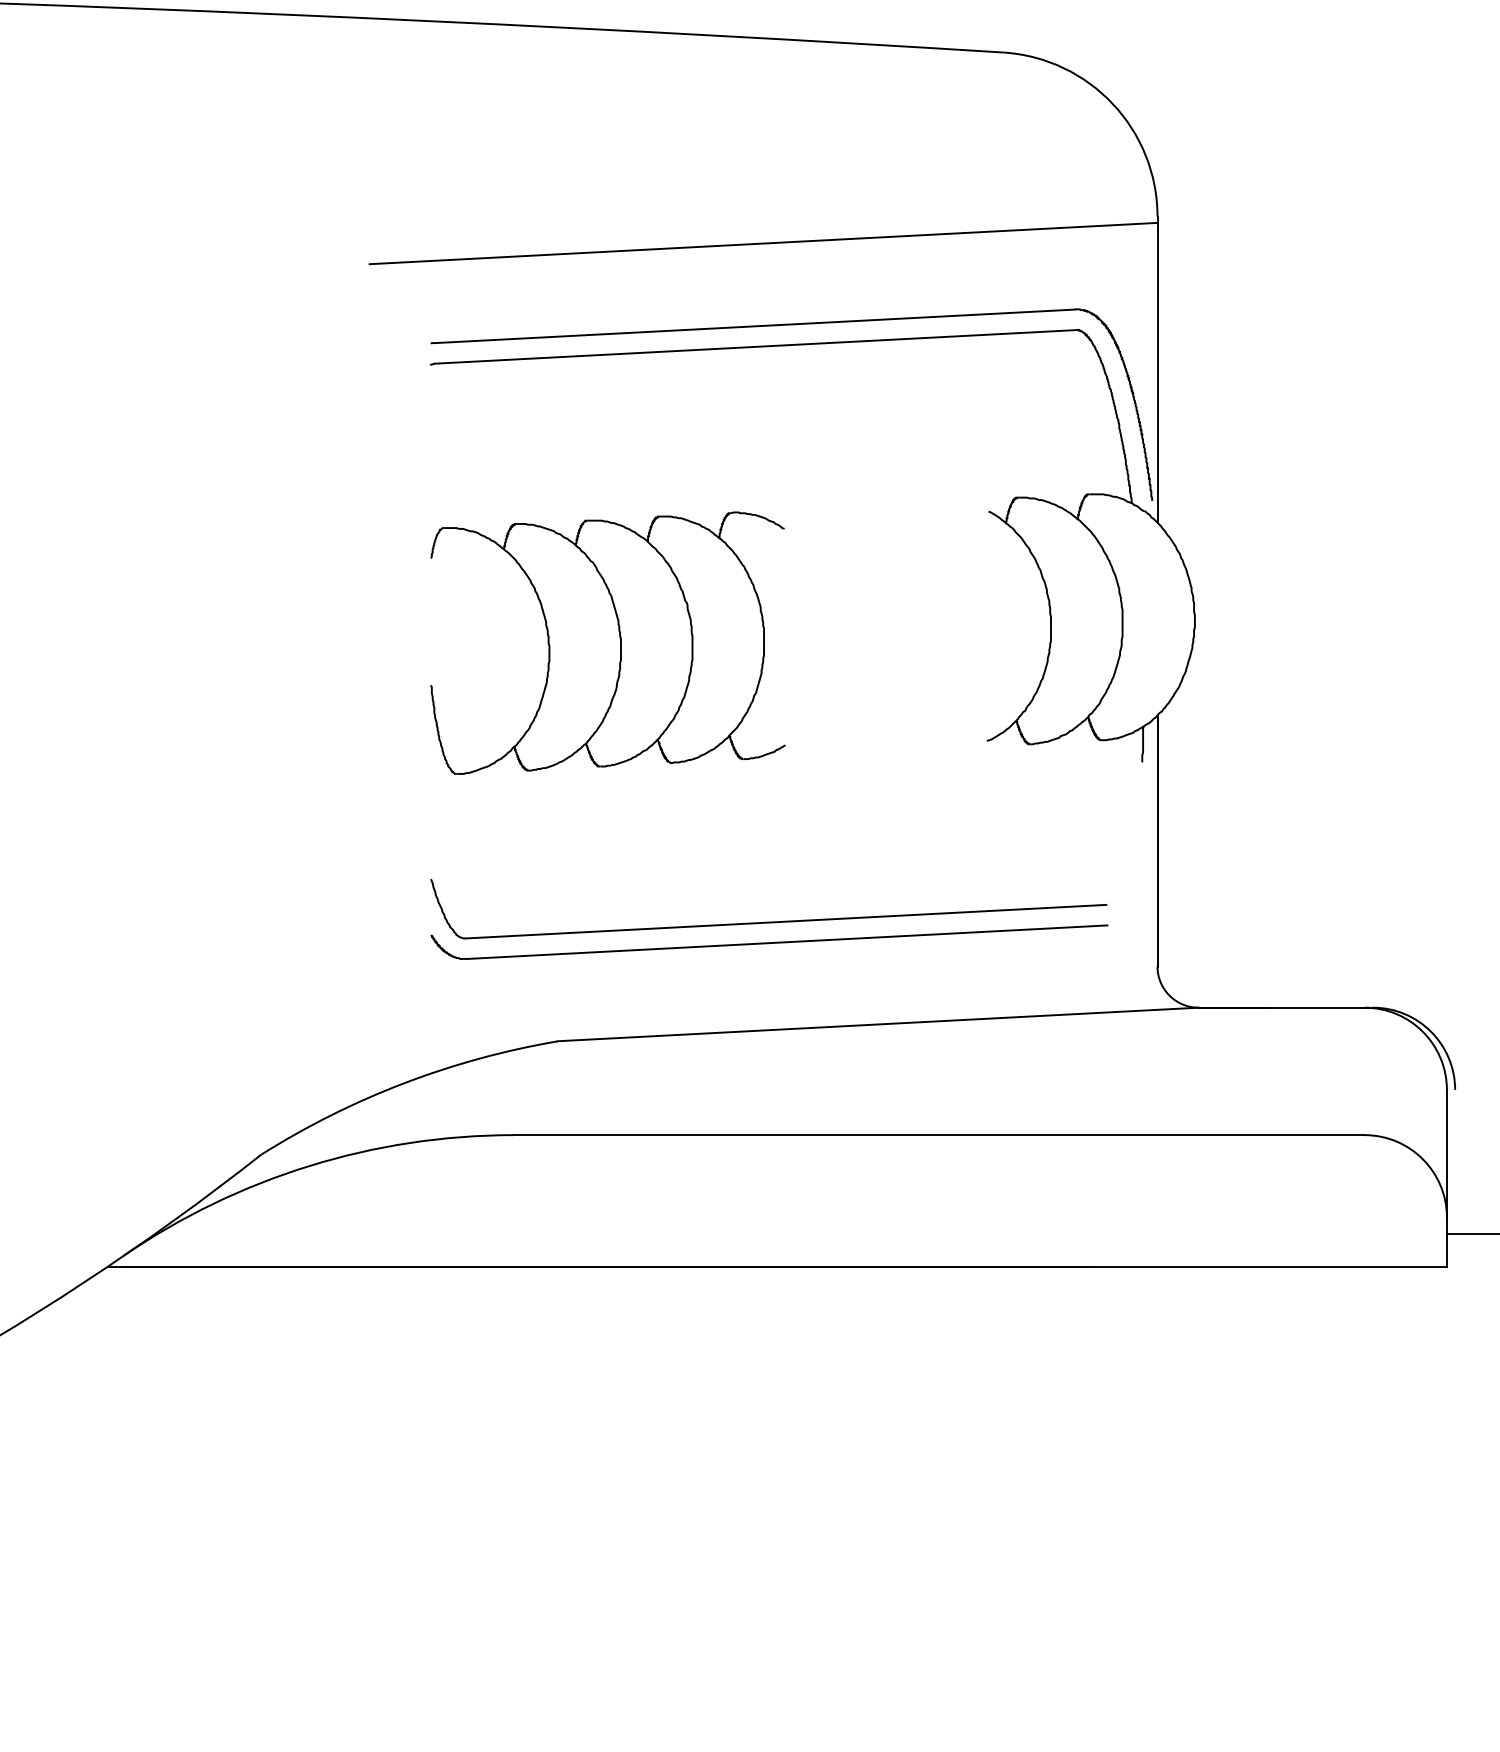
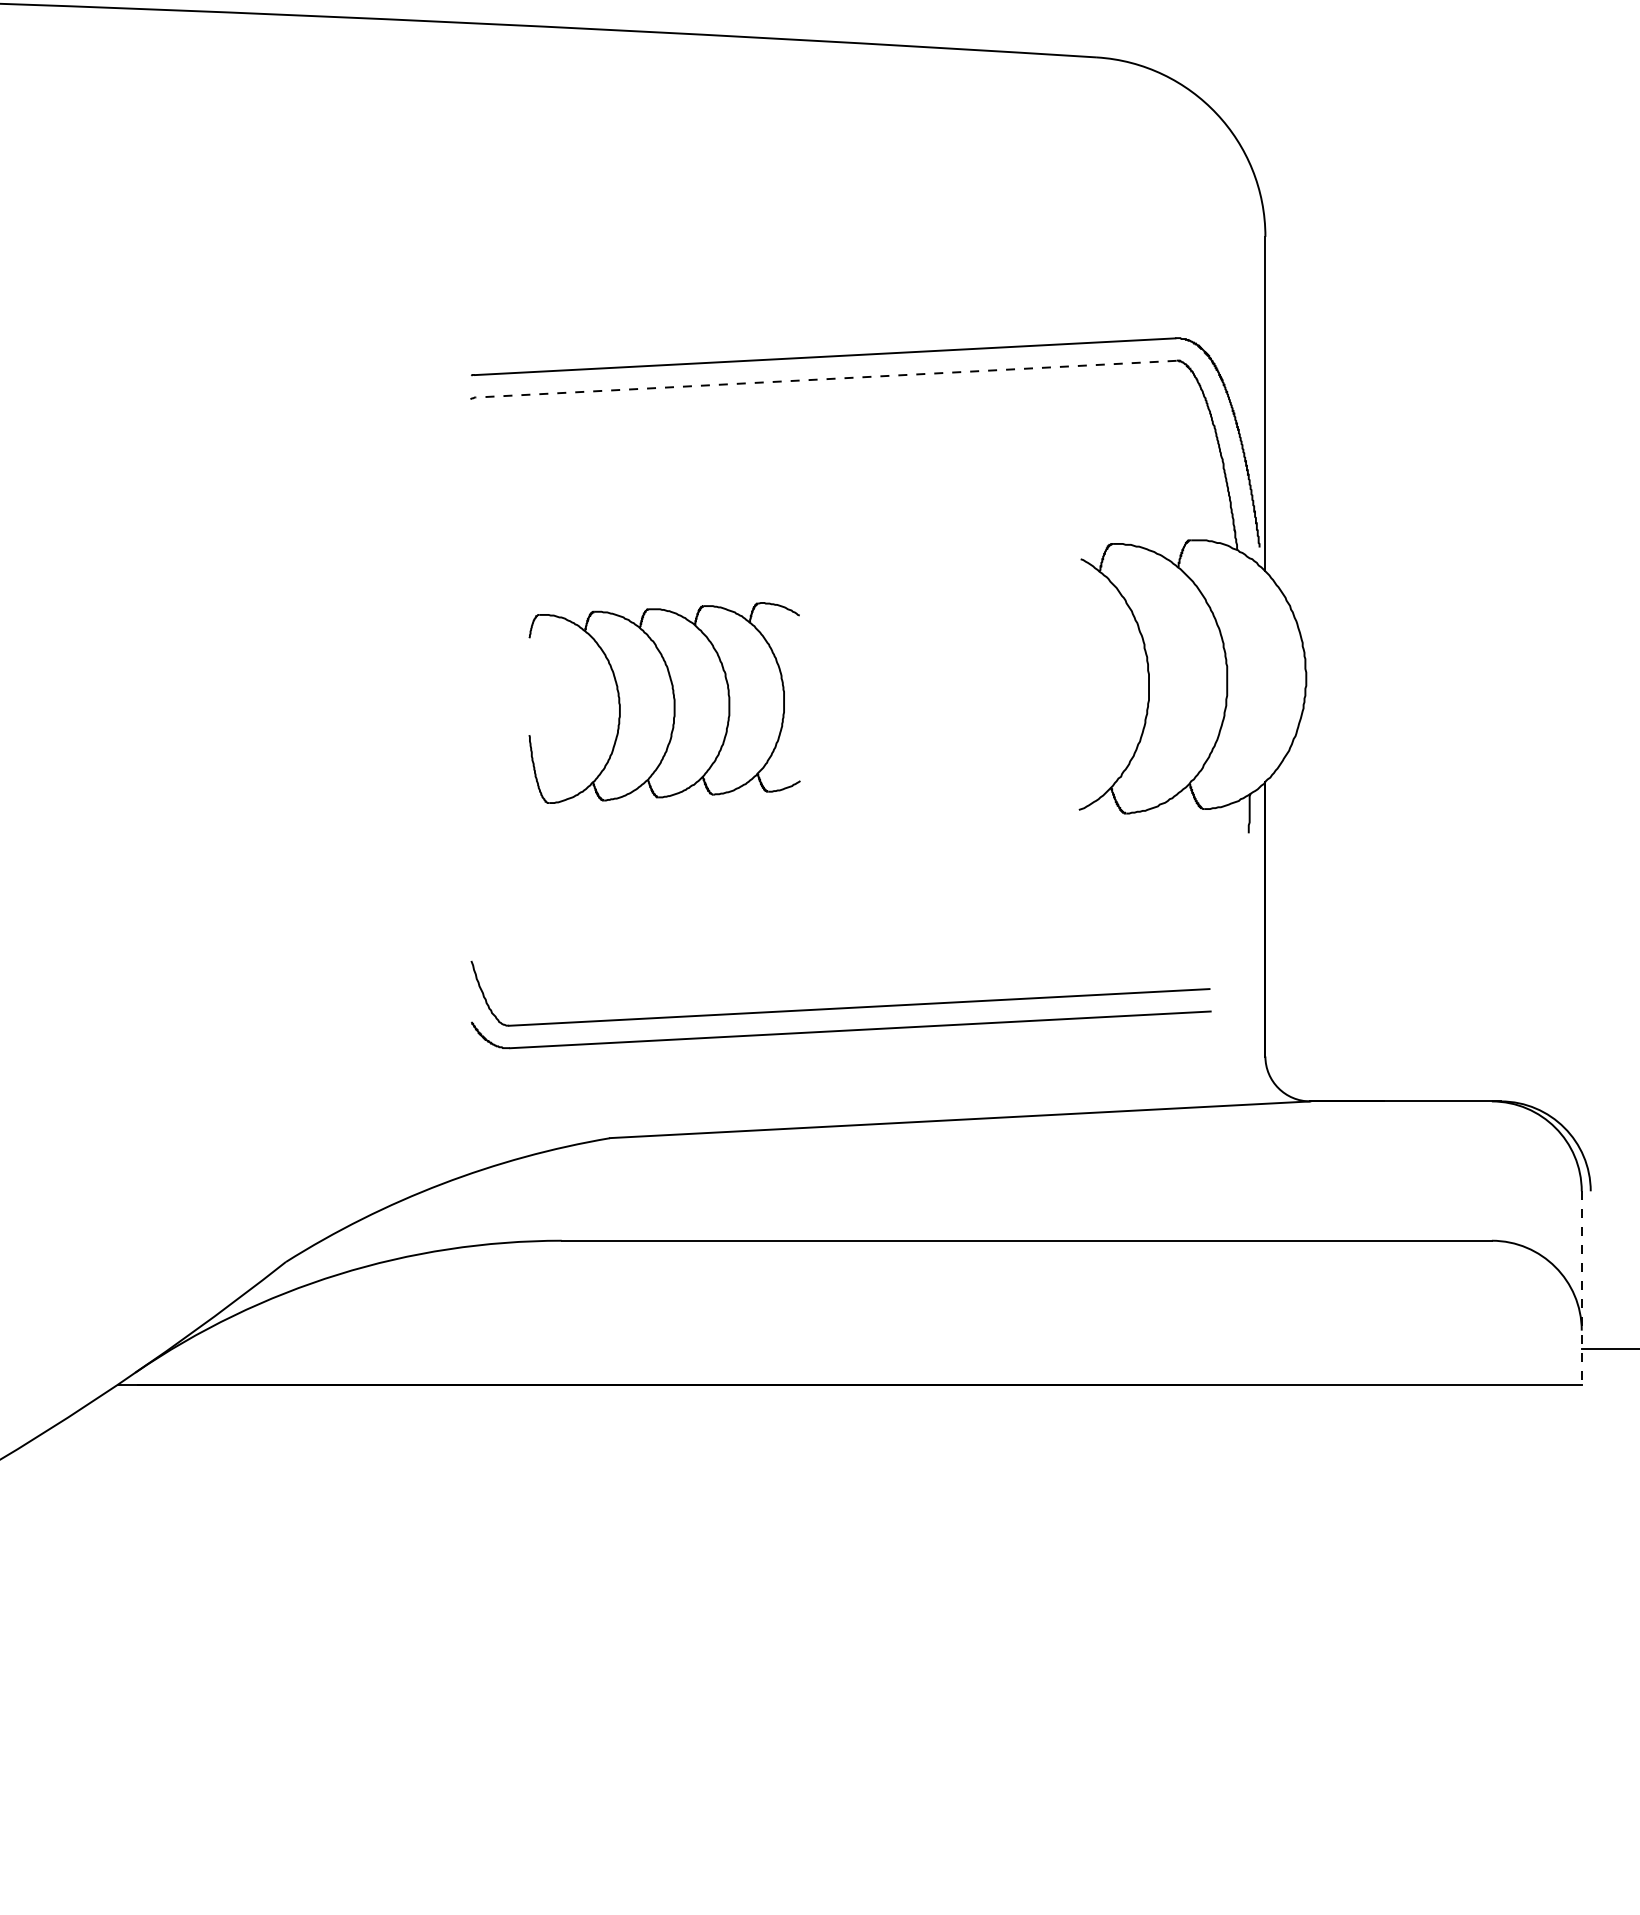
line: (763, 242) -> (834, 265), removed
line: (755, 347) -> (826, 379), solid -> dashed
part: (607, 642) -> (664, 702), size x0.7
line: (1446, 1177) -> (1581, 1287), solid -> dashed

